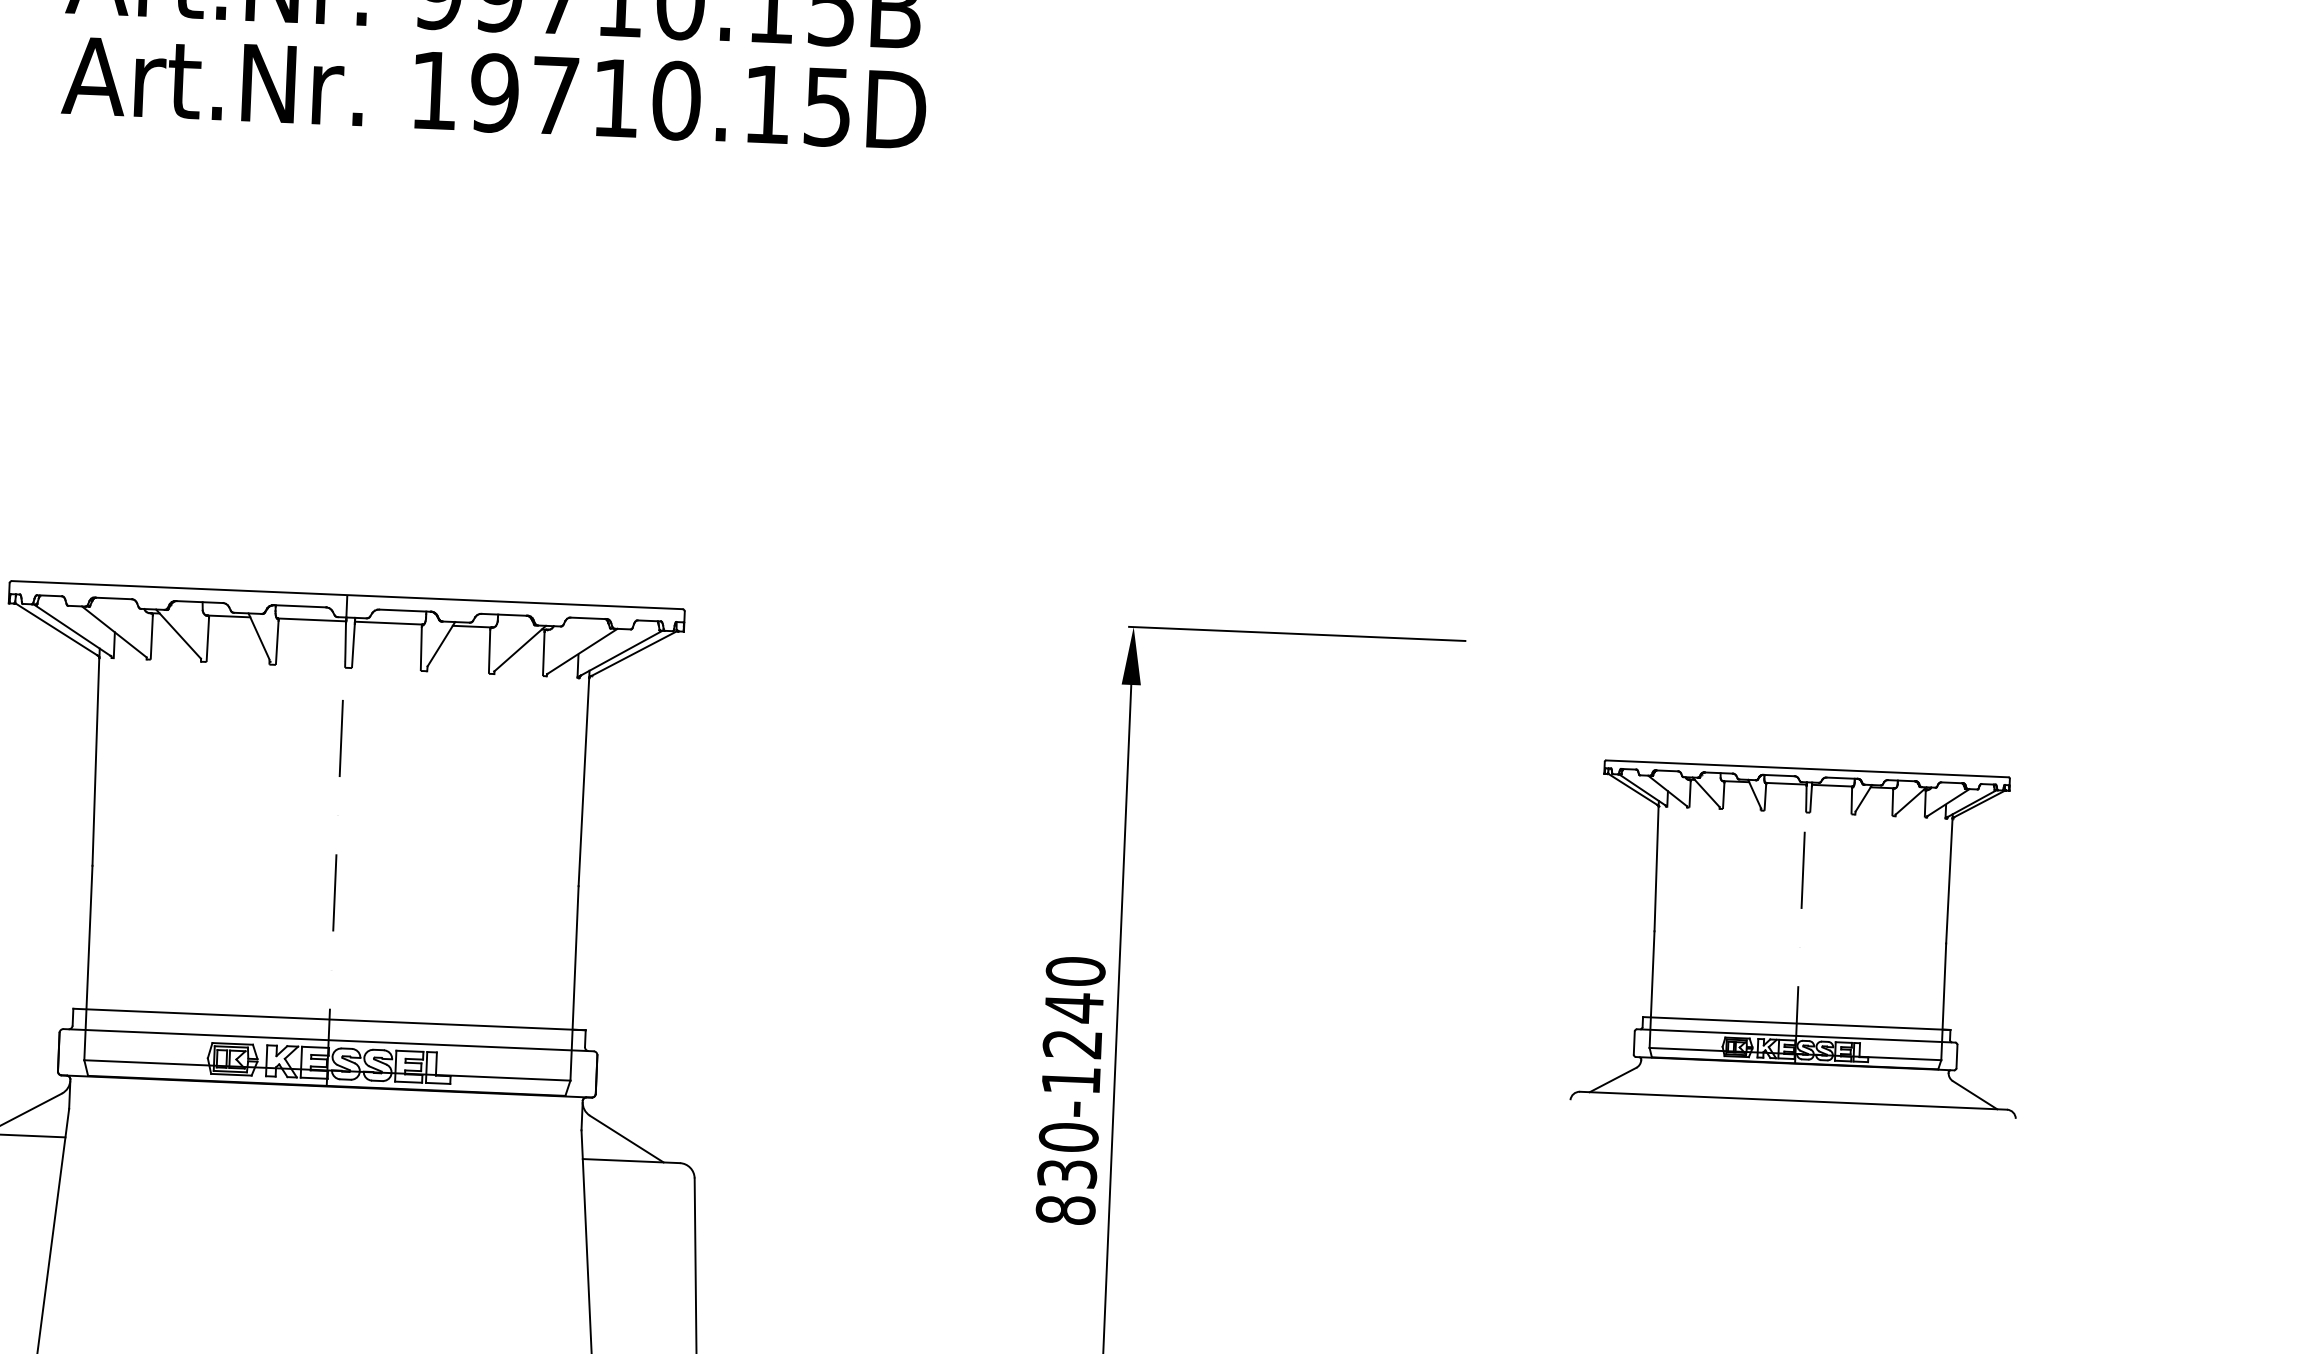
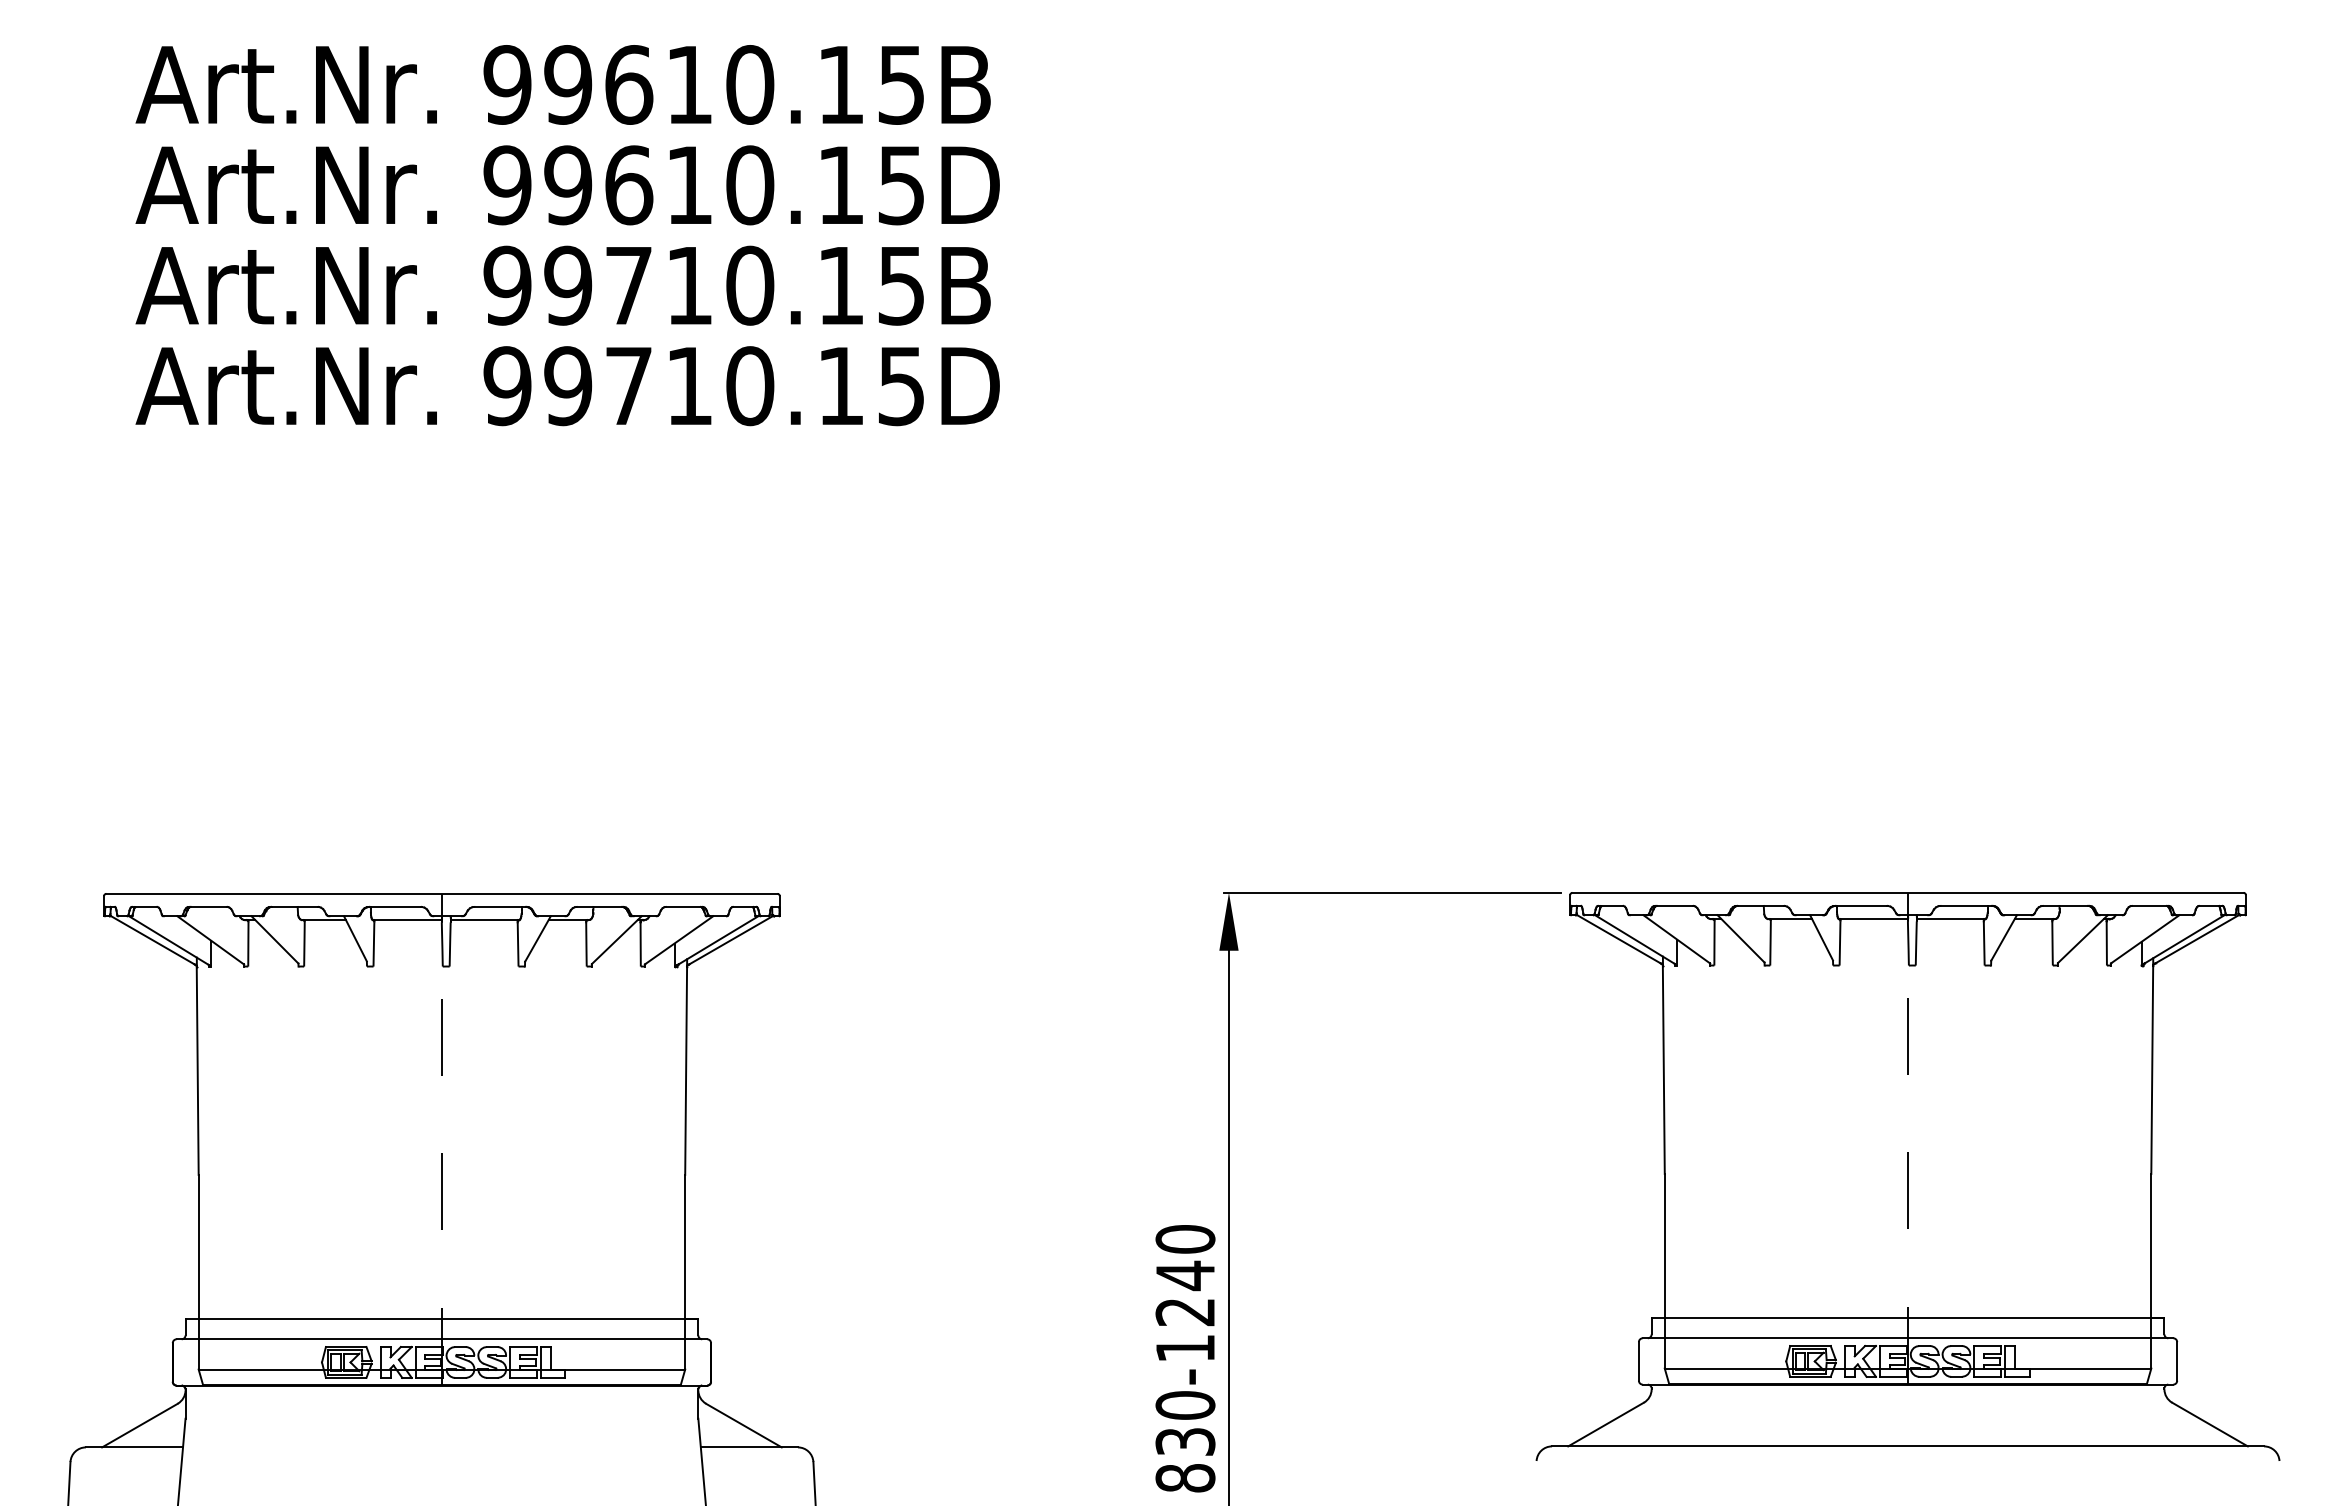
text: (434, 90) -> (507, 386), 19710.15D -> 99710.15D
part: (1799, 938) -> (1907, 1176), size x1.67

